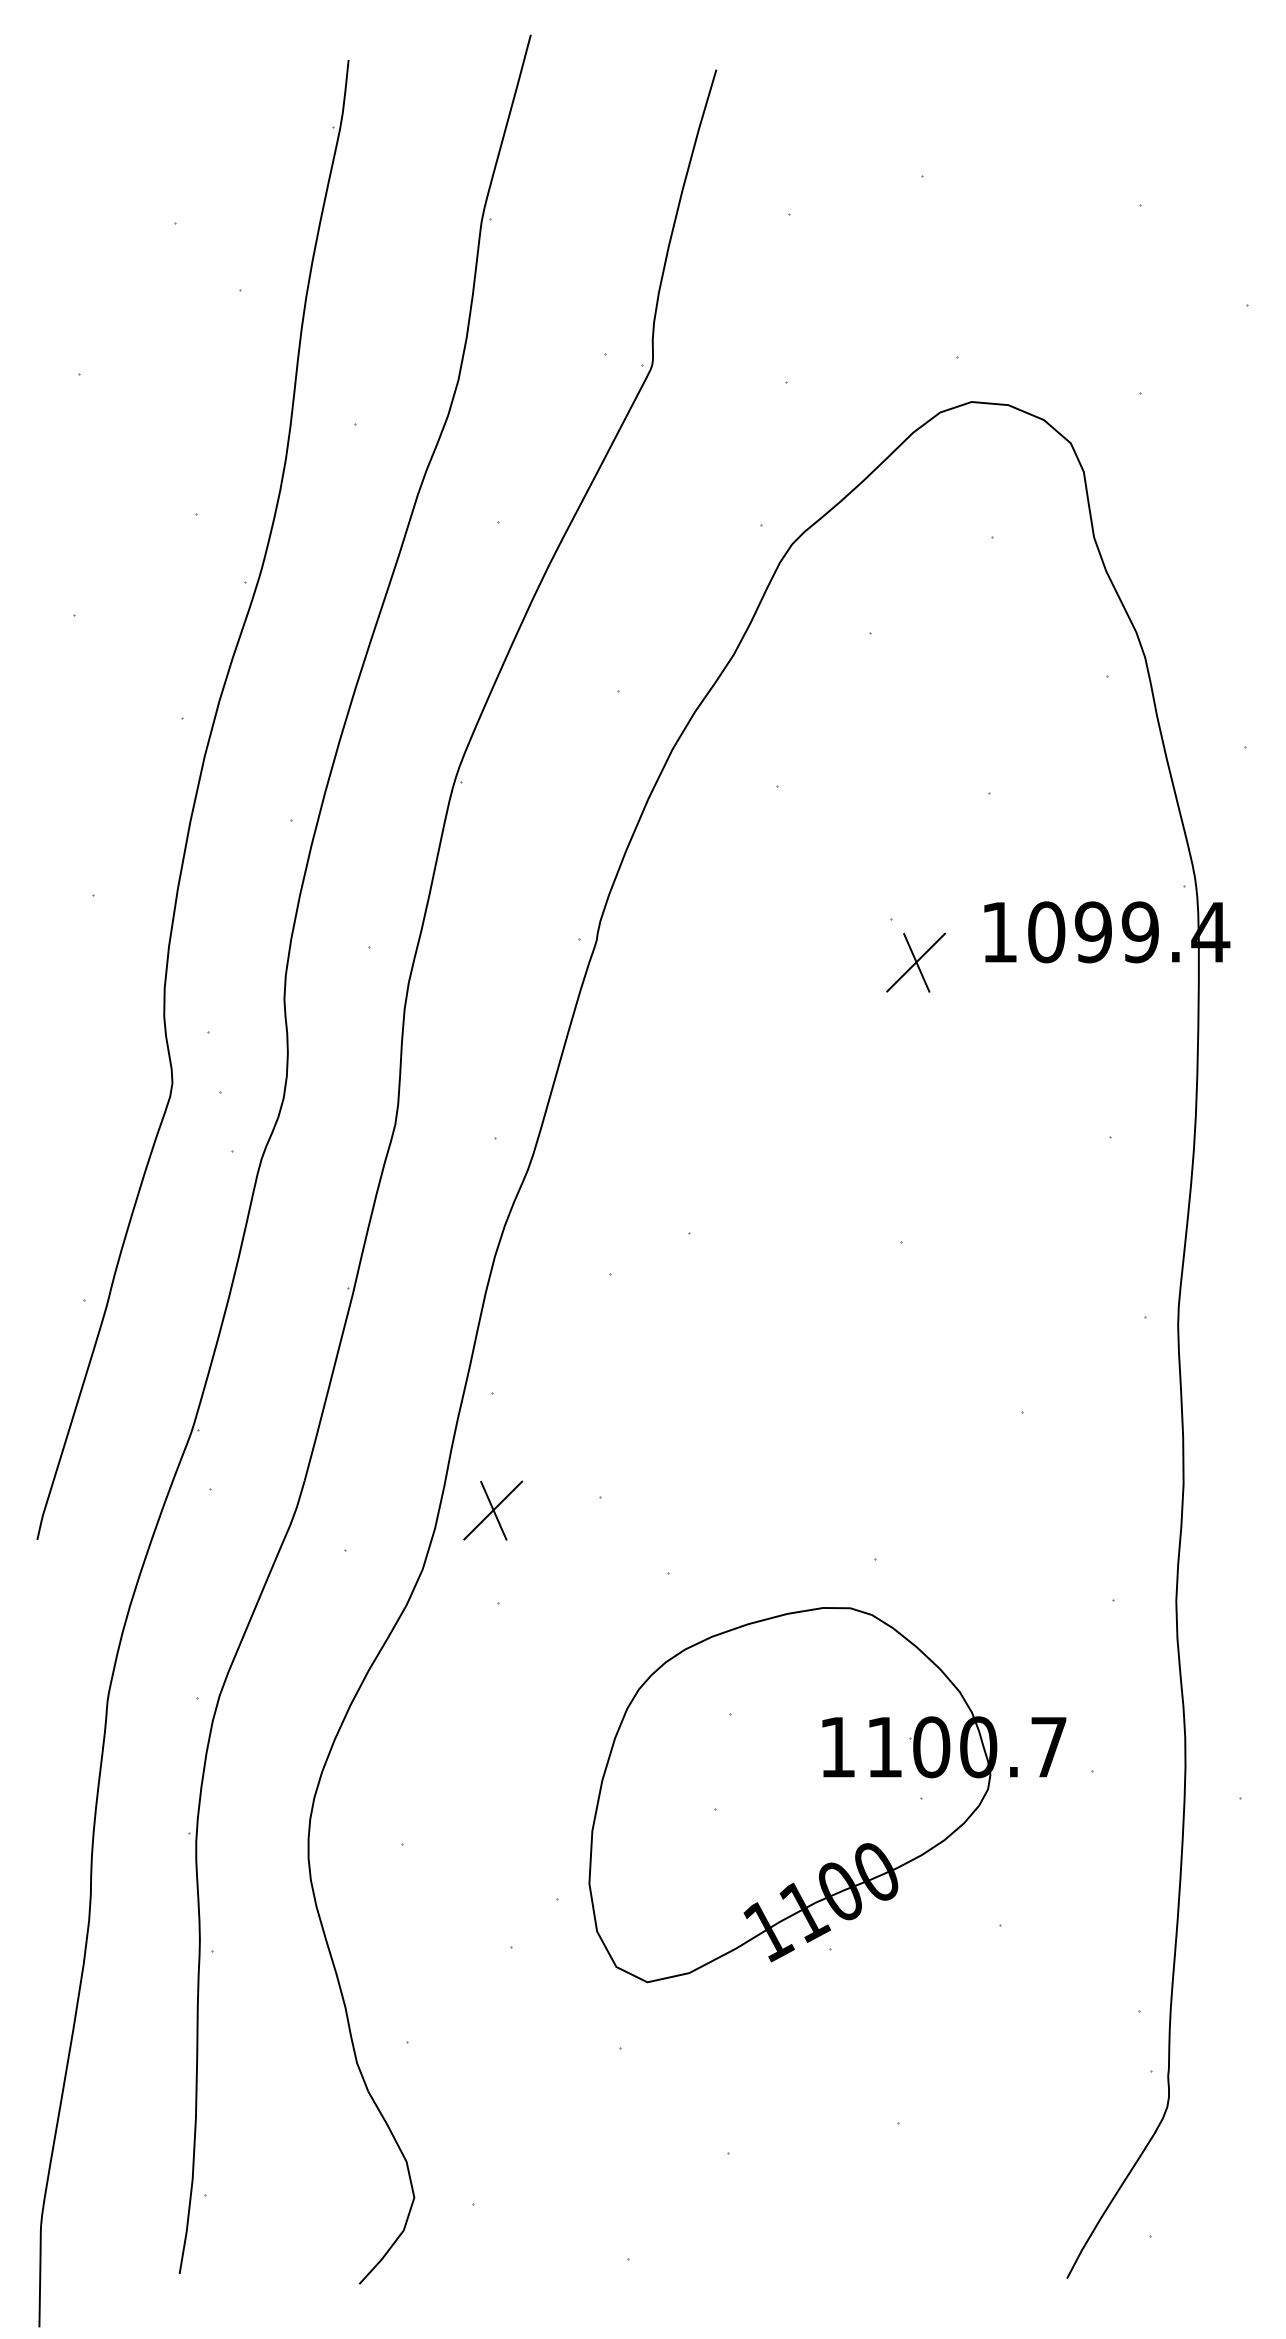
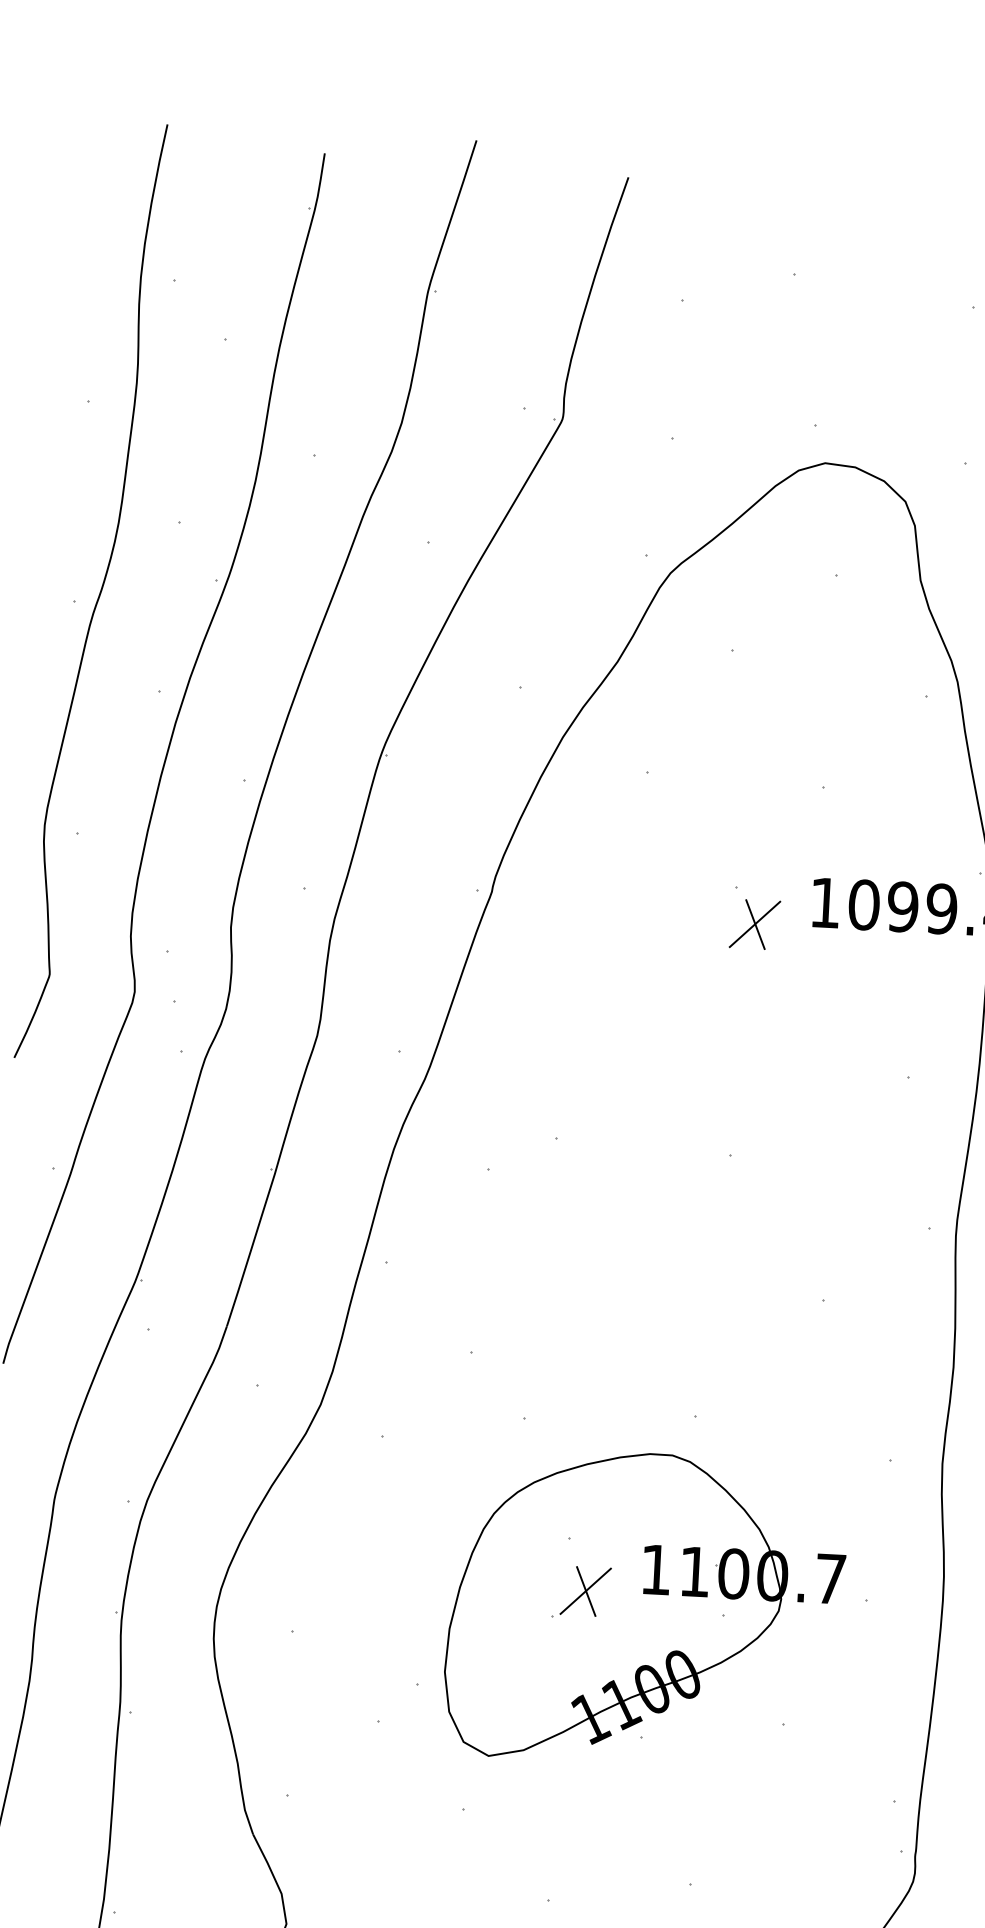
curve: (104, 605) -> (99, 593), added
part: (493, 1510) -> (586, 1591), moved

